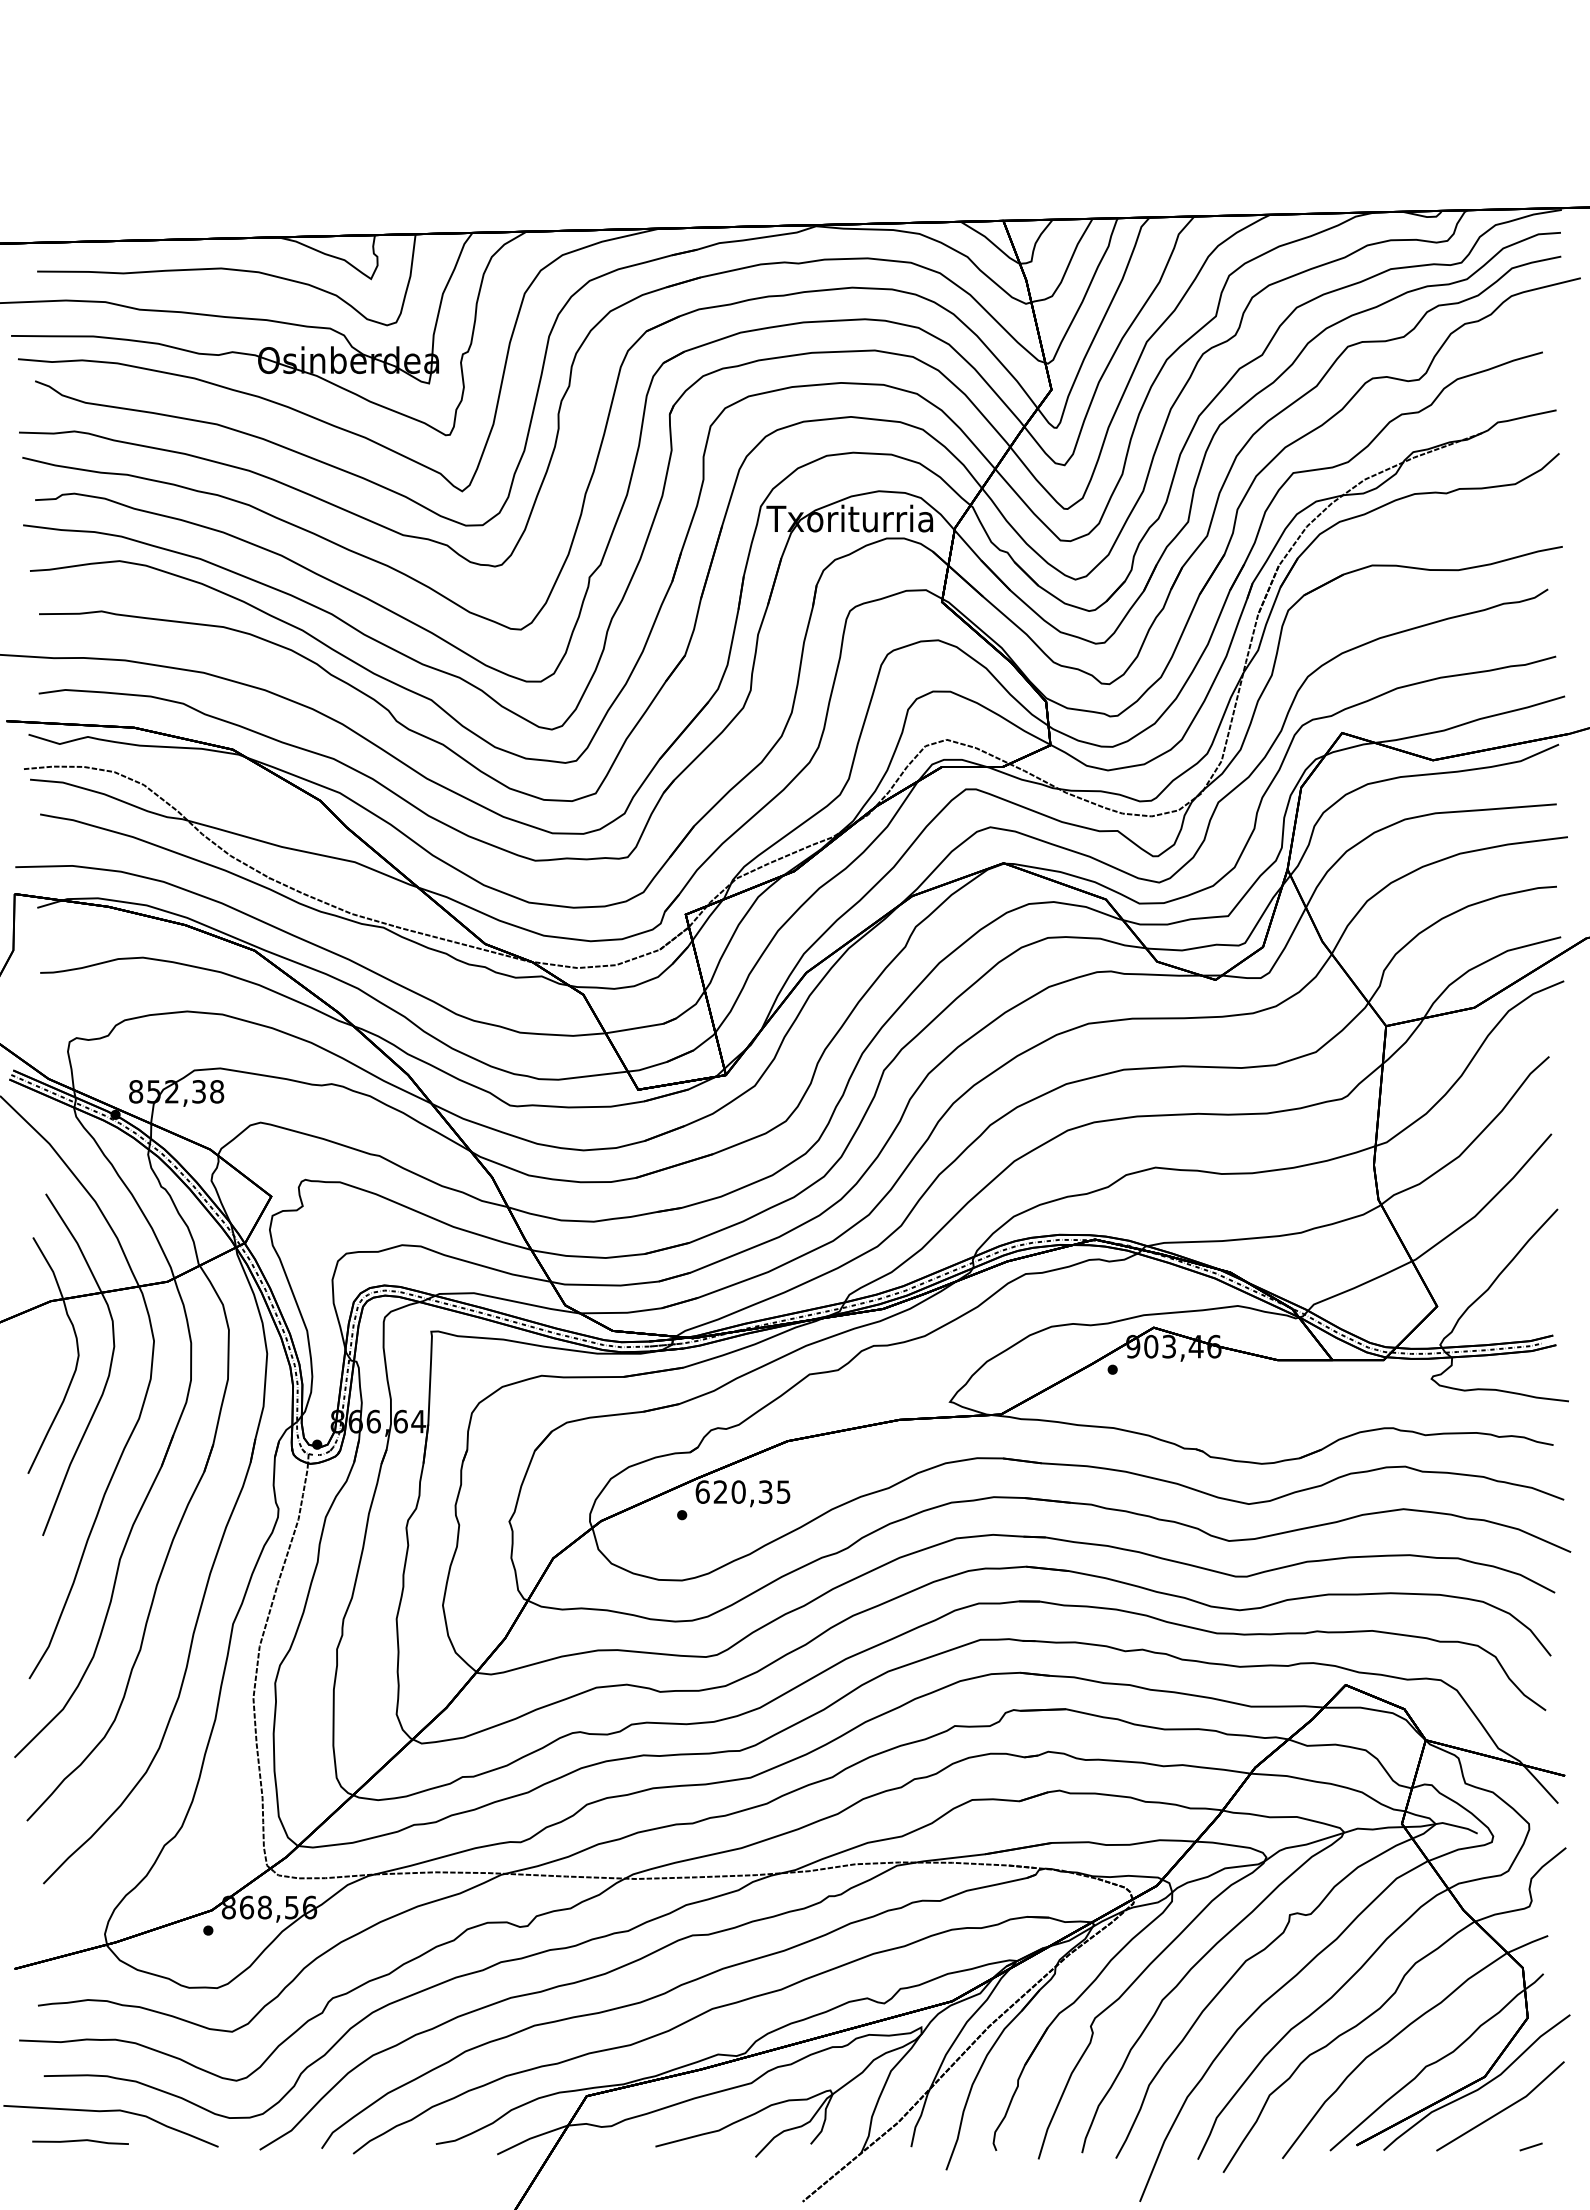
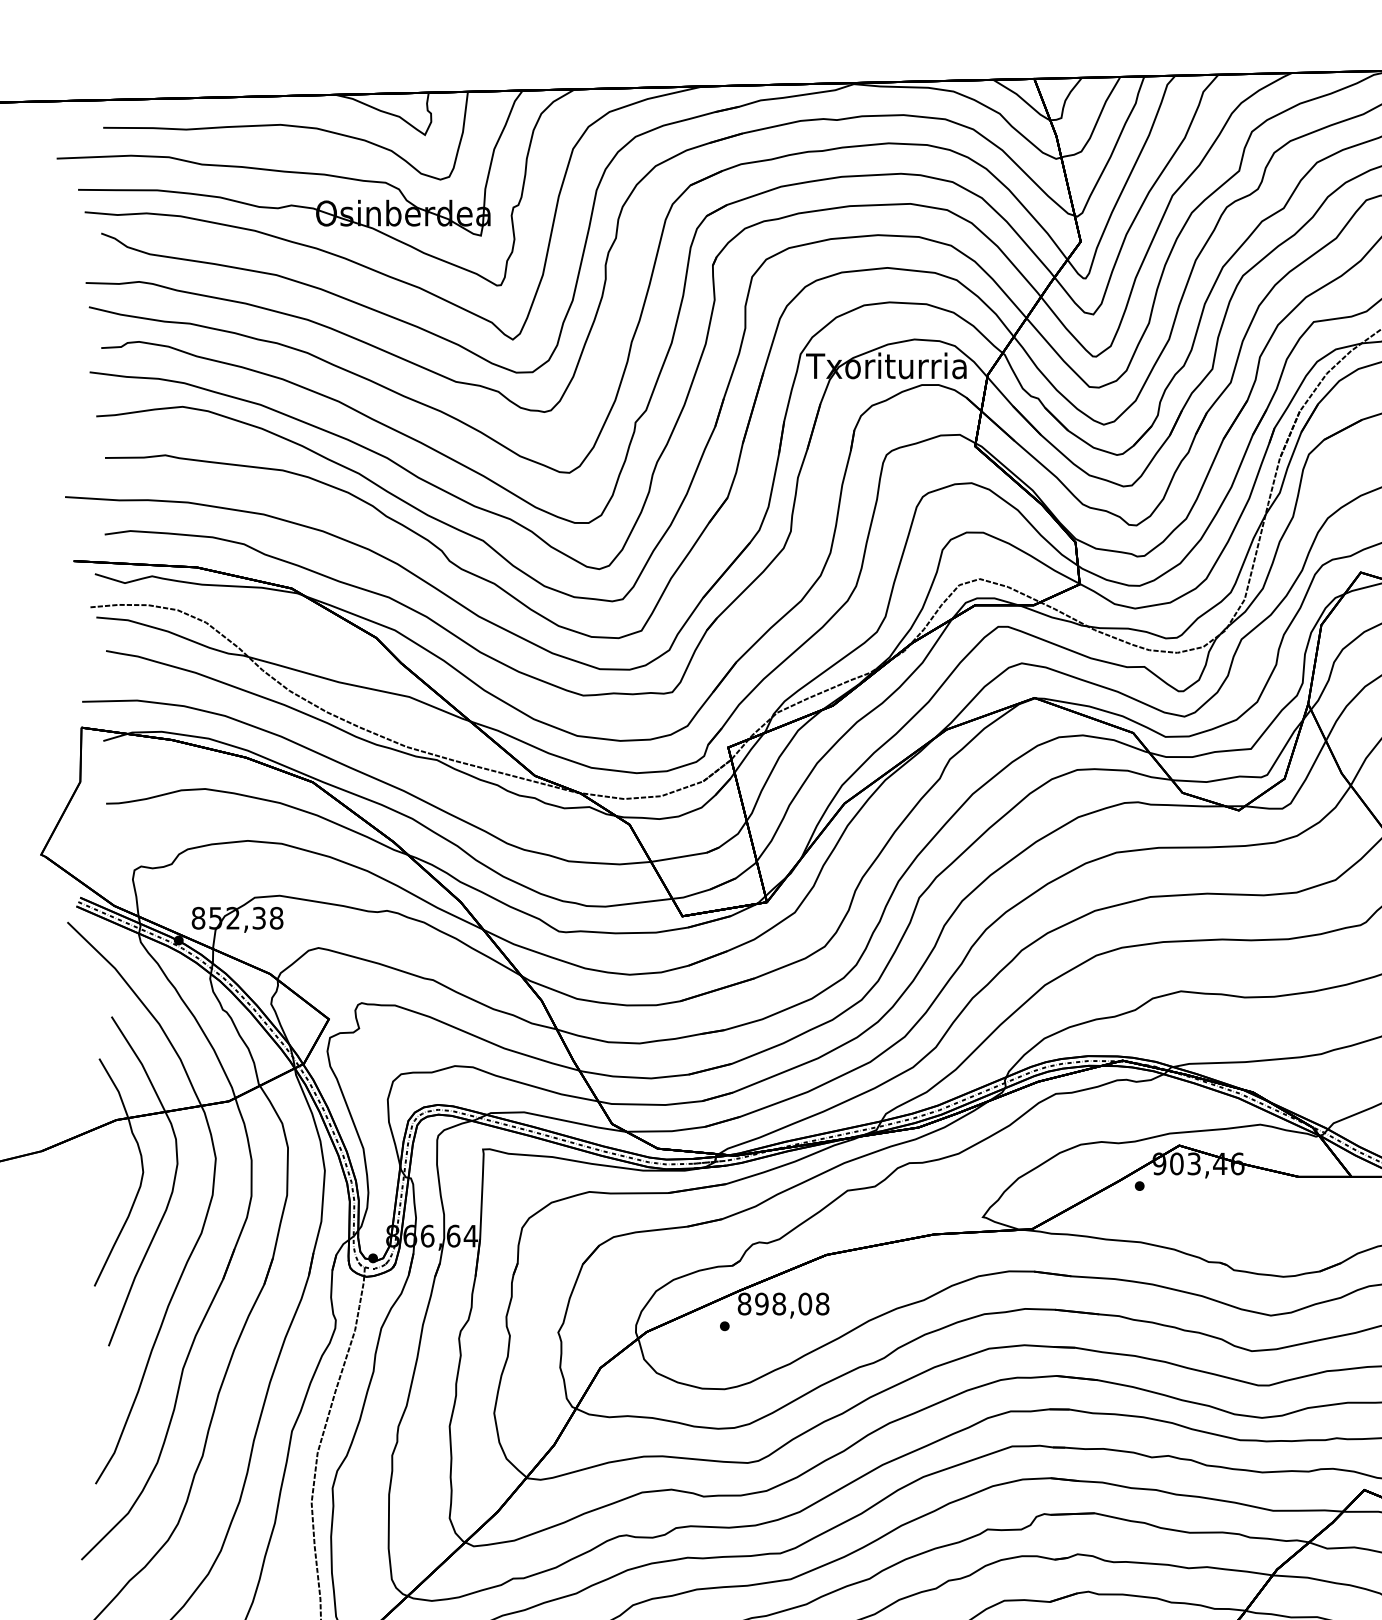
text: (742, 1491) -> (782, 1303), 620,35 -> 898,08

